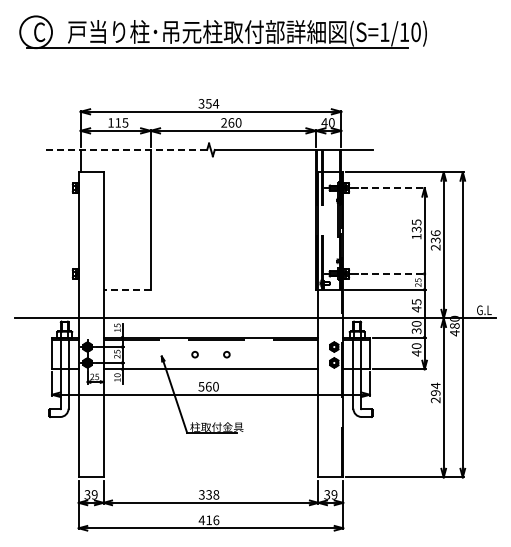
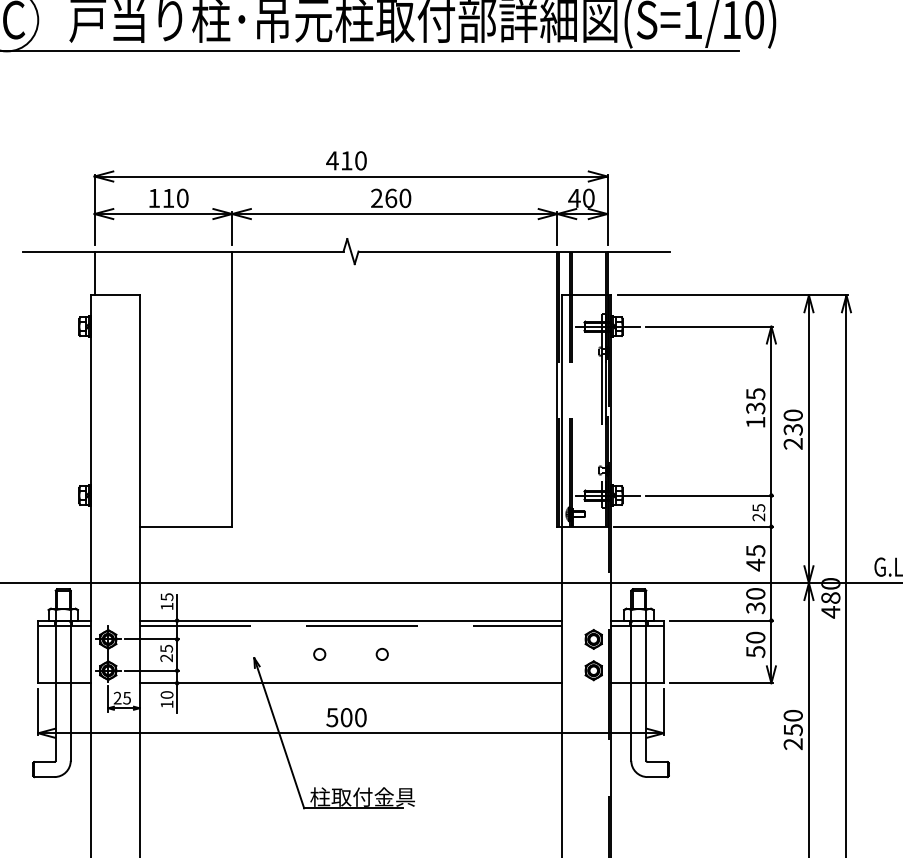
text: (208, 103) -> (346, 160), 354 -> 410
text: (125, 122) -> (182, 197), 115 -> 110
line: (125, 149) -> (182, 250), dashed -> solid
line: (393, 188) -> (710, 327), dashed -> solid
text: (435, 232) -> (792, 414), 236 -> 230
line: (393, 273) -> (710, 494), dashed -> solid
line: (127, 289) -> (186, 526), dashed -> solid
text: (416, 353) -> (755, 652), 40 -> 50
text: (208, 386) -> (346, 717), 560 -> 500
text: (435, 389) -> (792, 722), 294 -> 250

